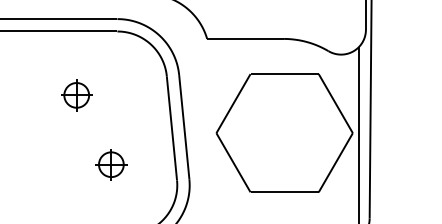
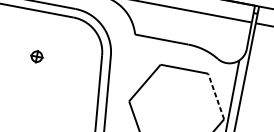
part: (76, 95) -> (36, 56), size x0.6
line: (335, 103) -> (215, 96), solid -> dashed
part: (111, 164) -> (52, 109), removed

